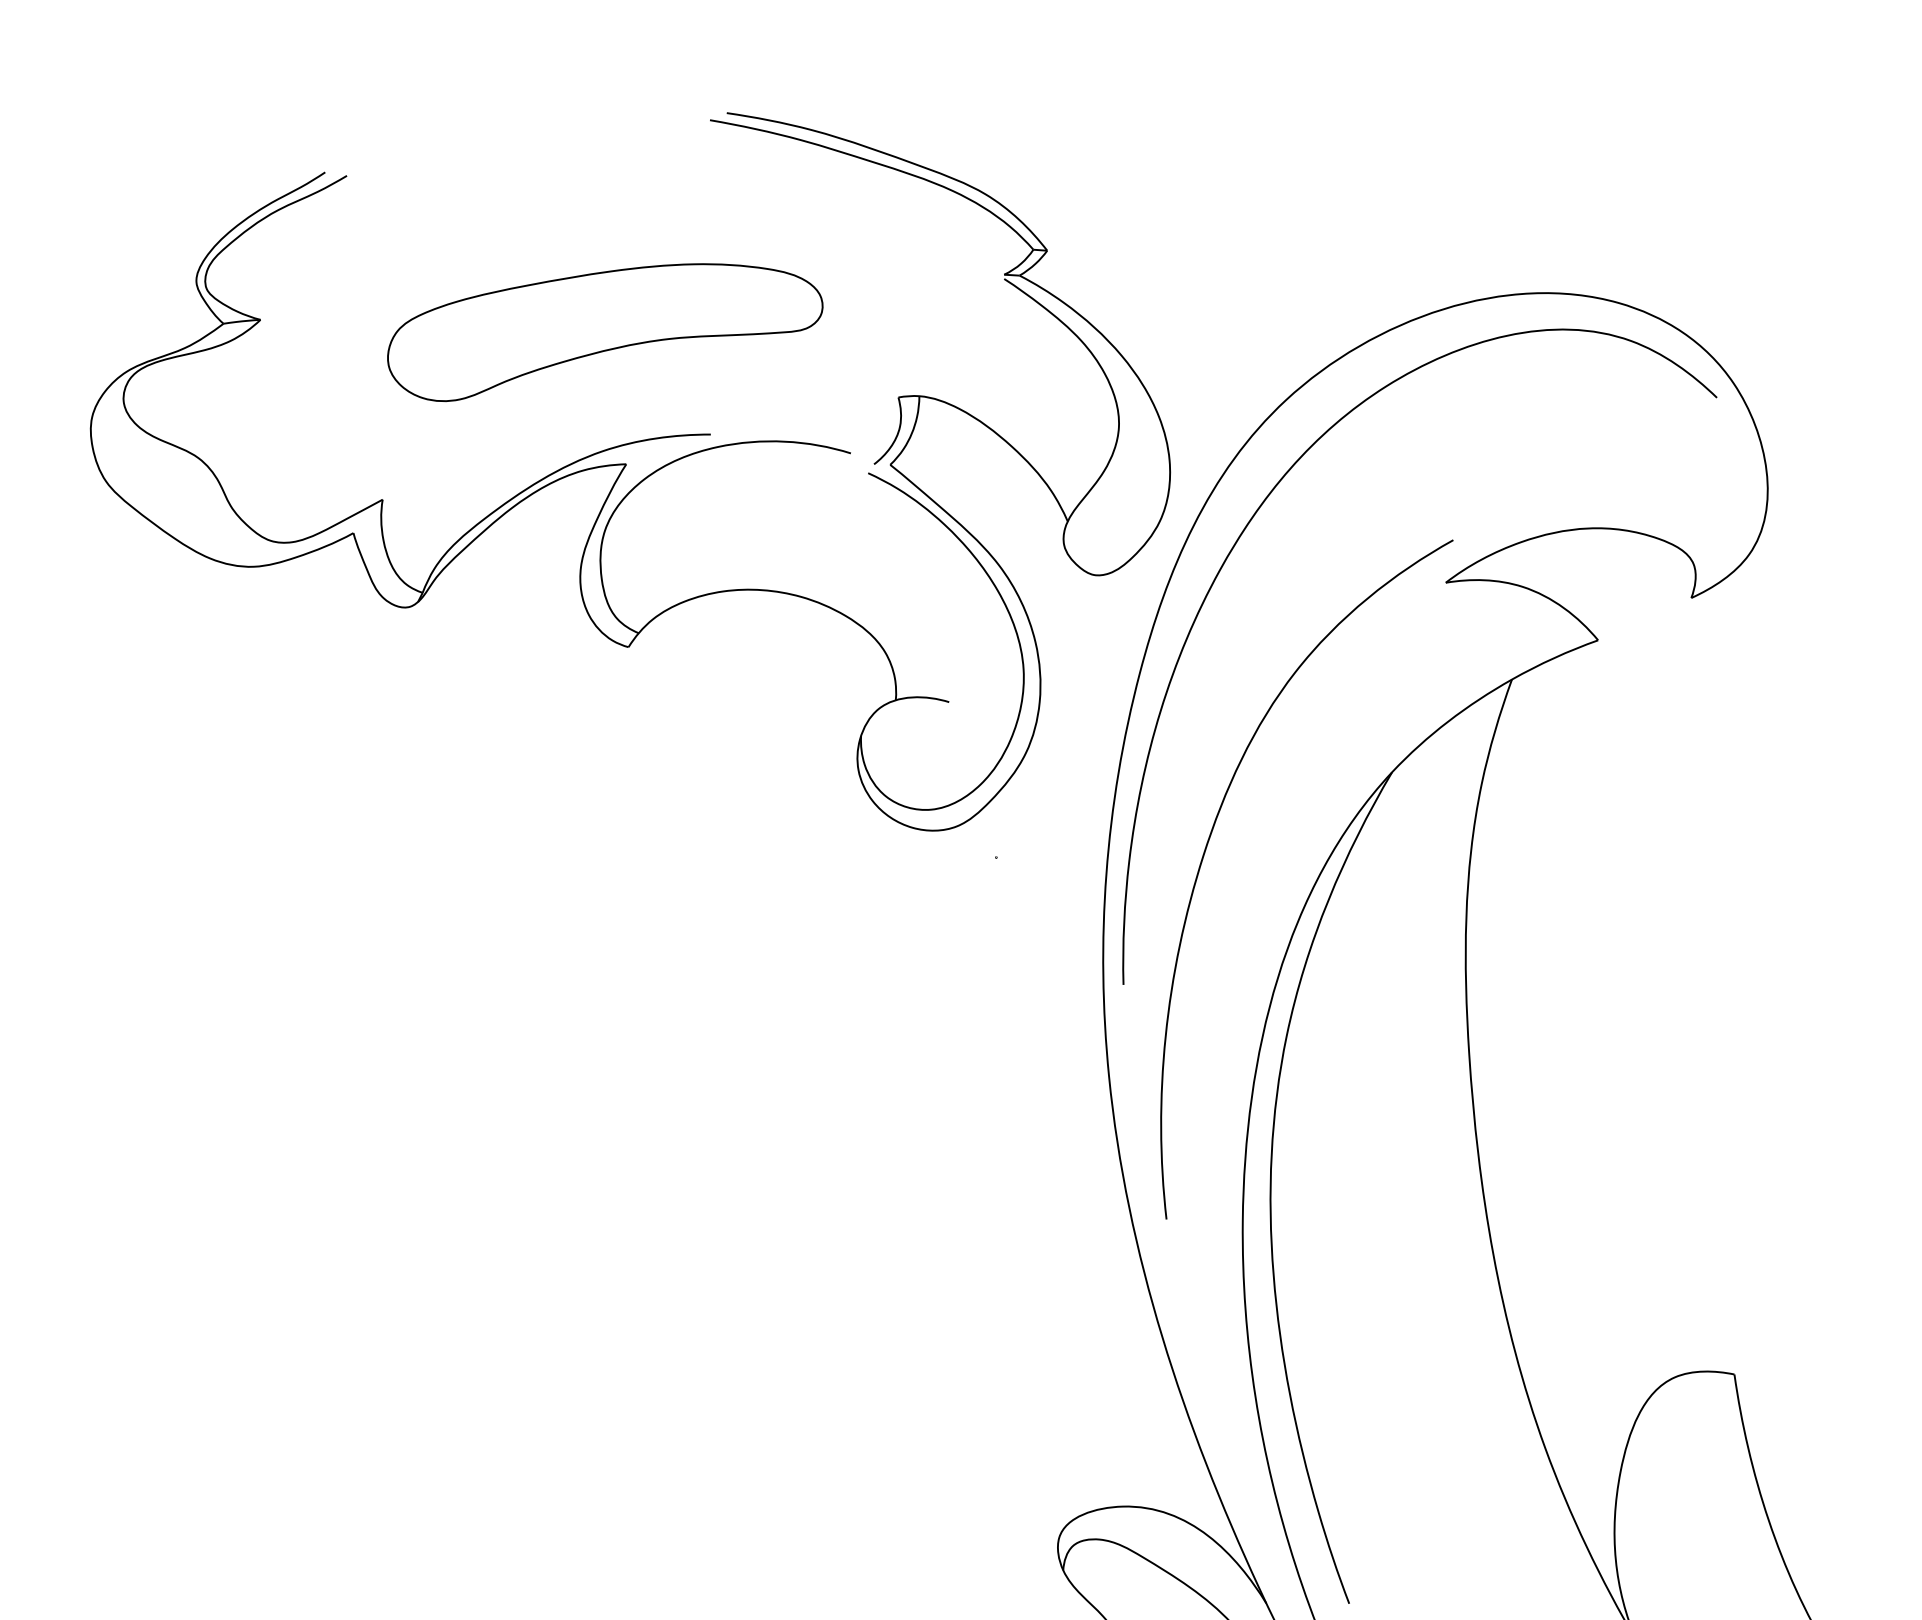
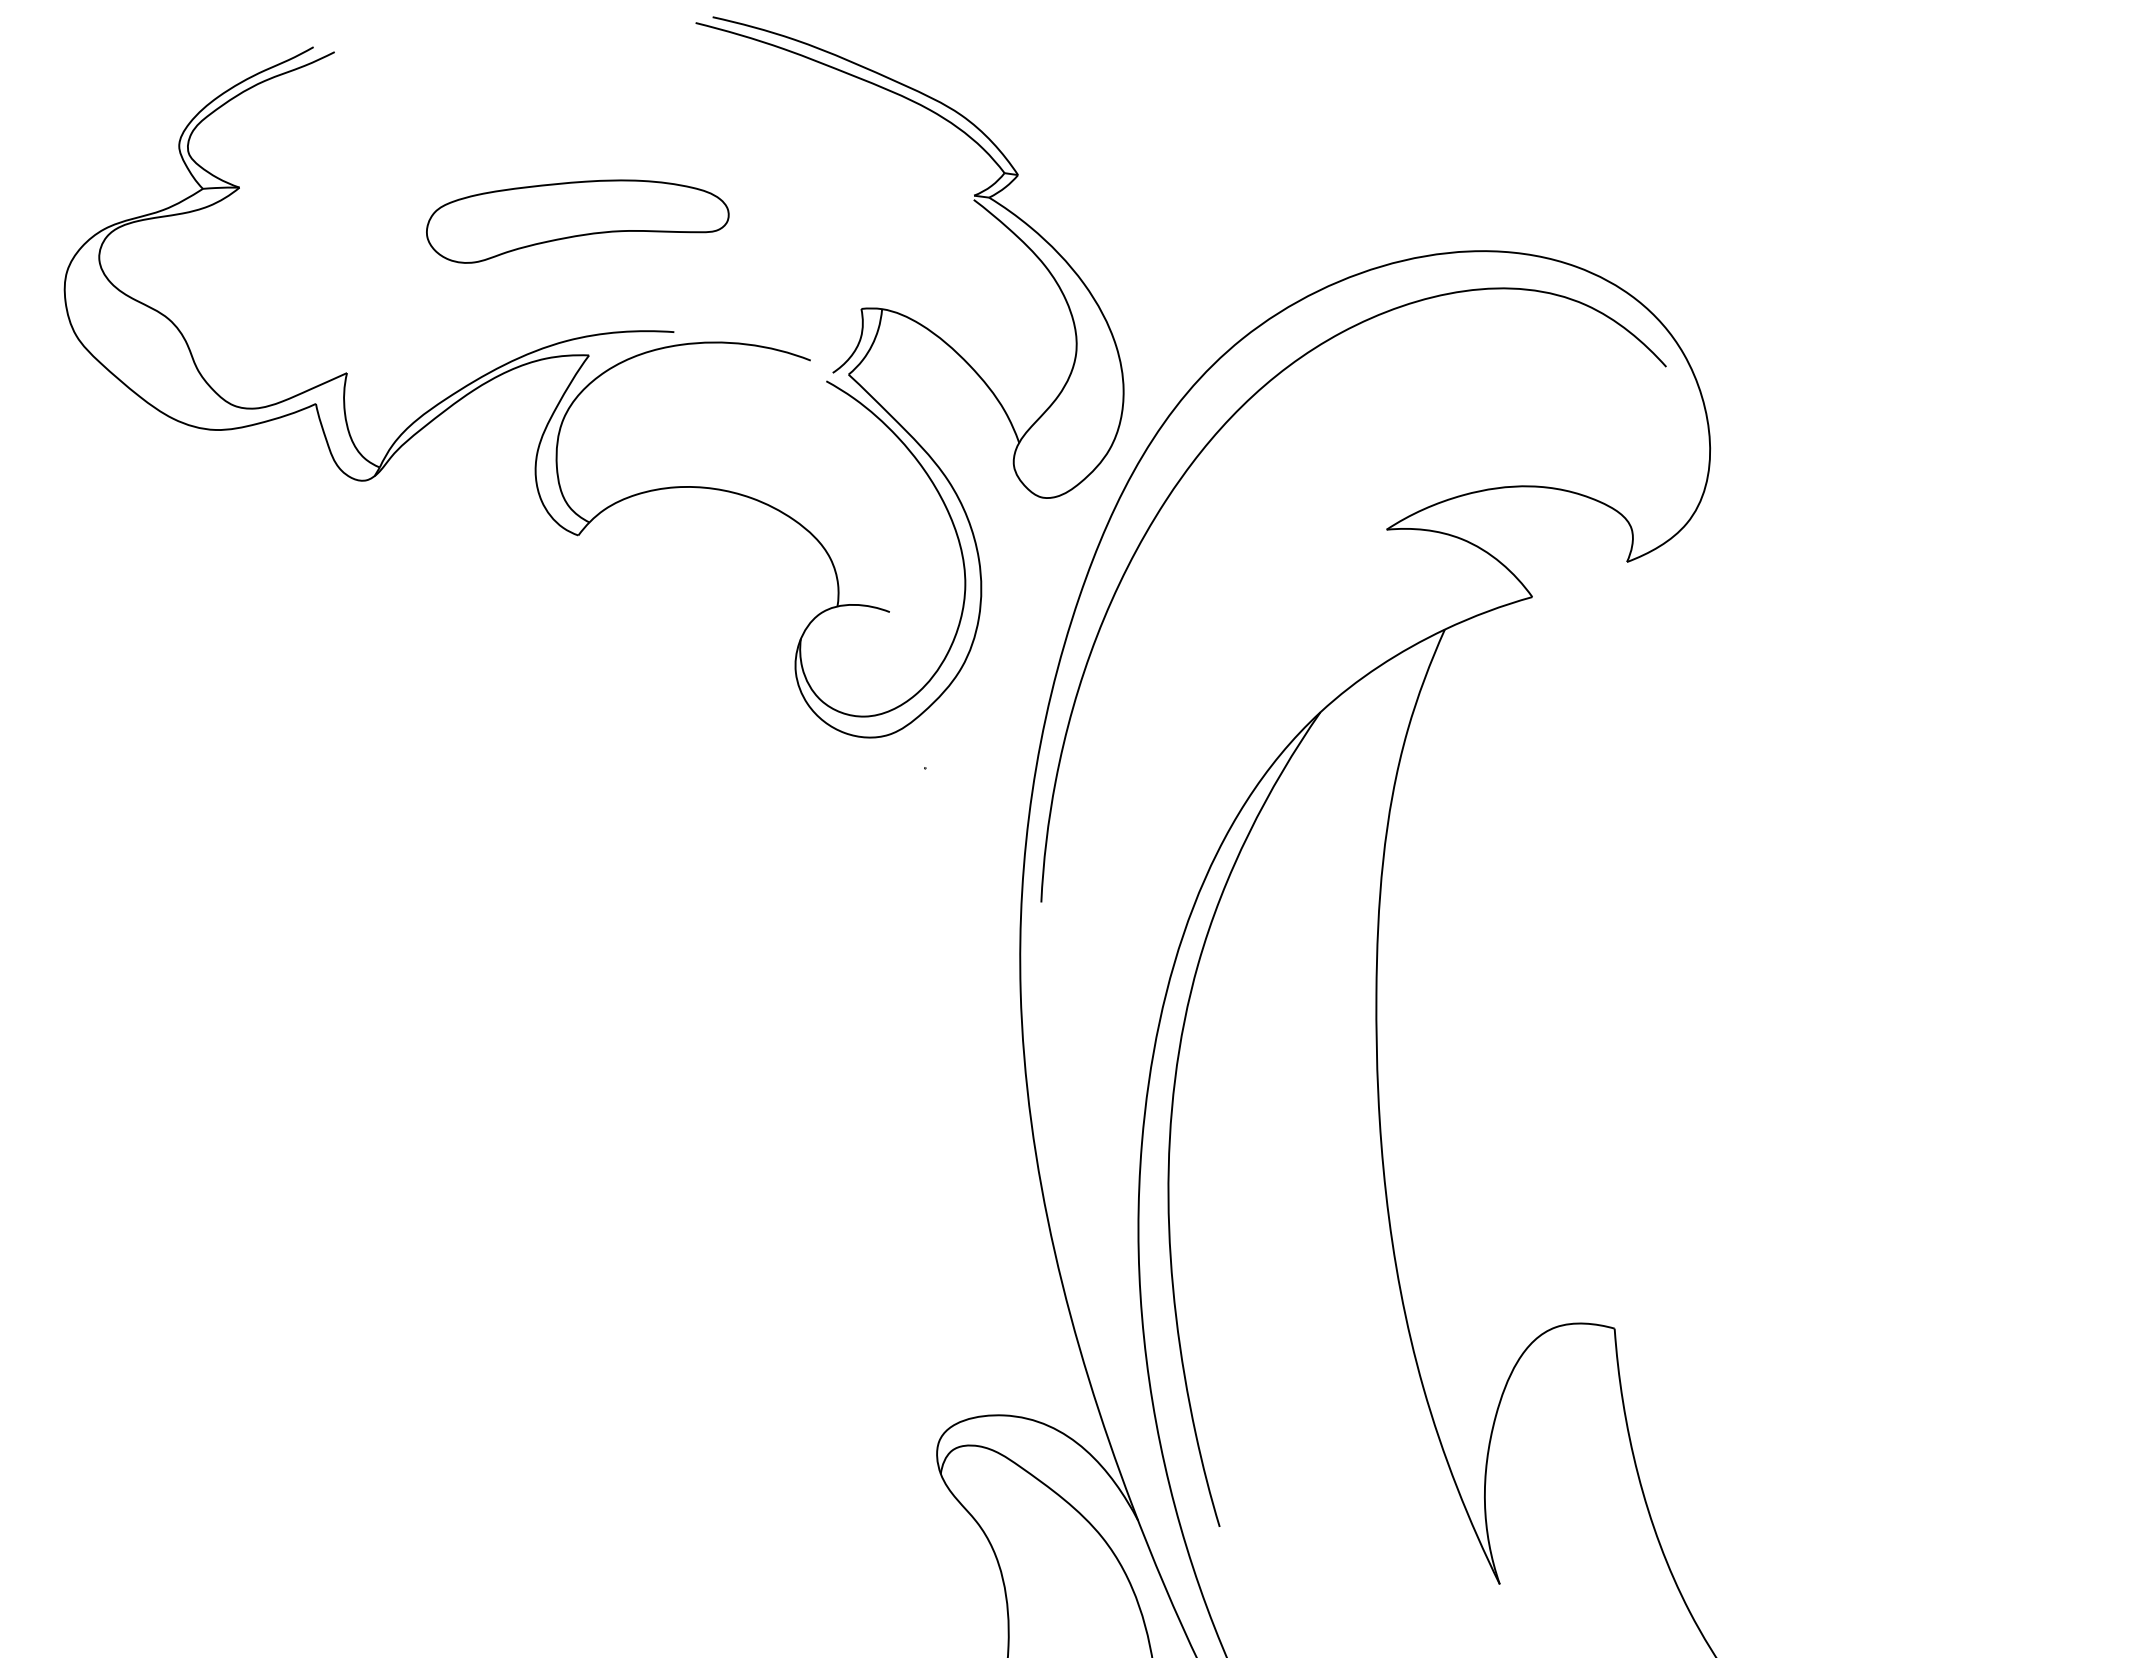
part: (604, 329) -> (577, 221), size x0.7
curve: (1207, 847) -> (1133, 773), removed

